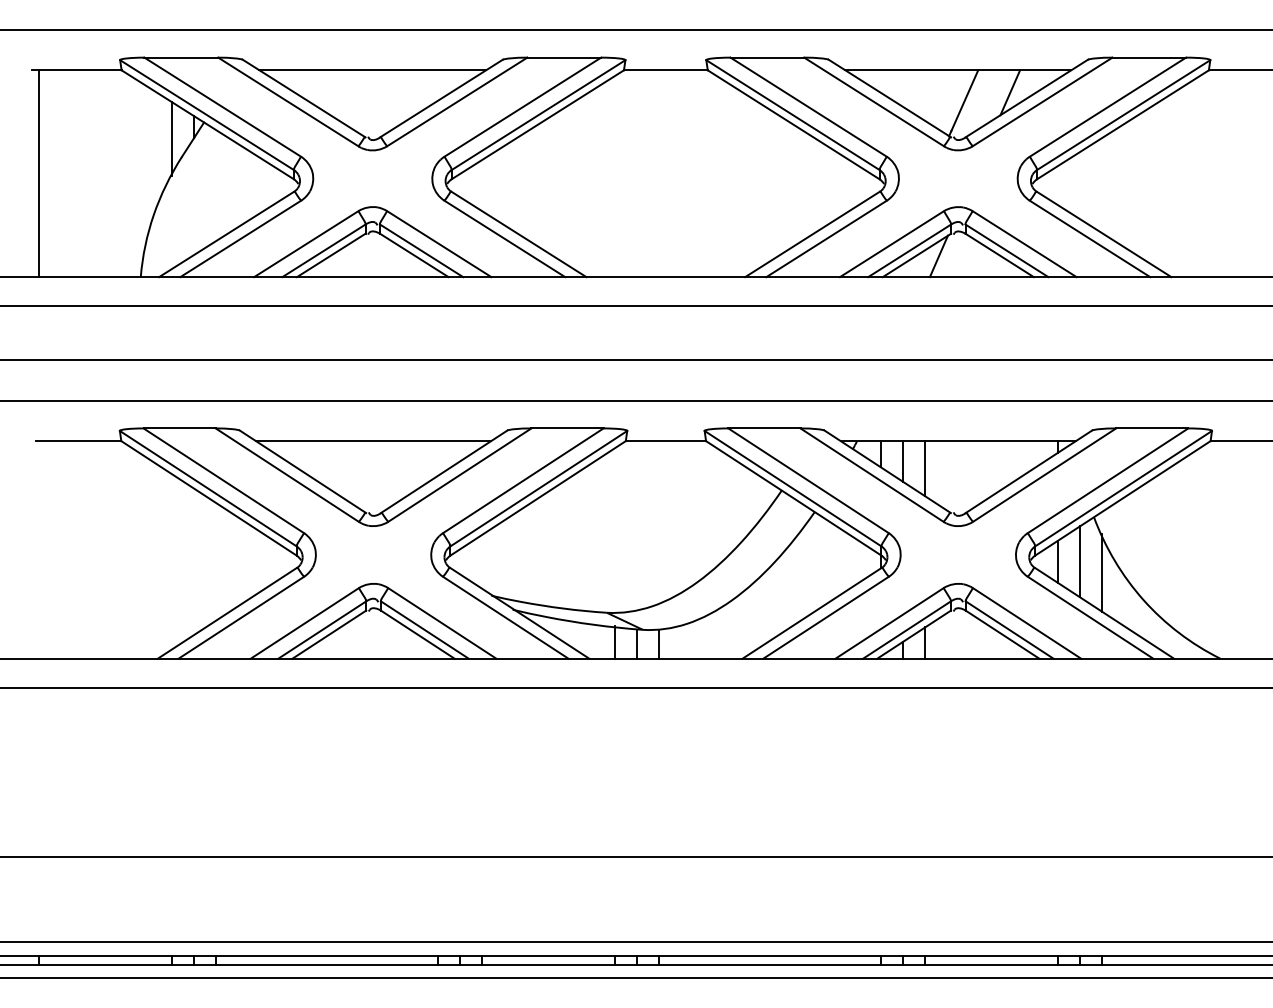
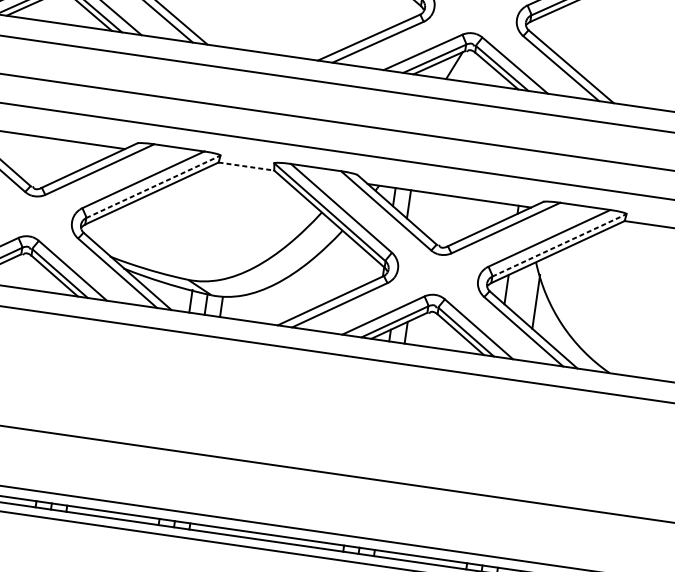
line: (666, 441) -> (246, 166), solid -> dashed
line: (925, 468) -> (423, 211), removed
line: (538, 488) -> (153, 186), solid -> dashed
line: (1123, 488) -> (559, 245), solid -> dashed
line: (1080, 561) -> (522, 291), removed

